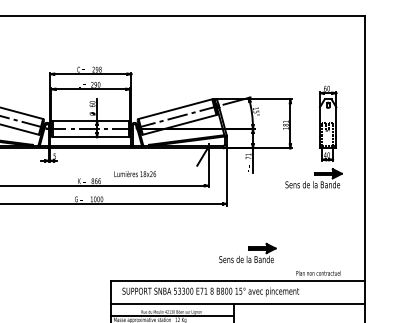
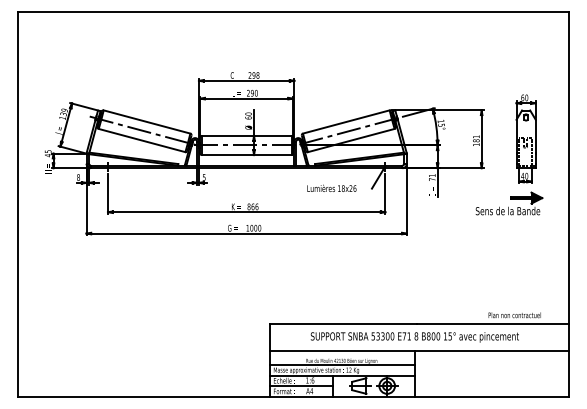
text: (134, 173) -> (331, 187), moved
part: (247, 253) -> (431, 291), removed
text: (210, 292) -> (414, 337), moved

